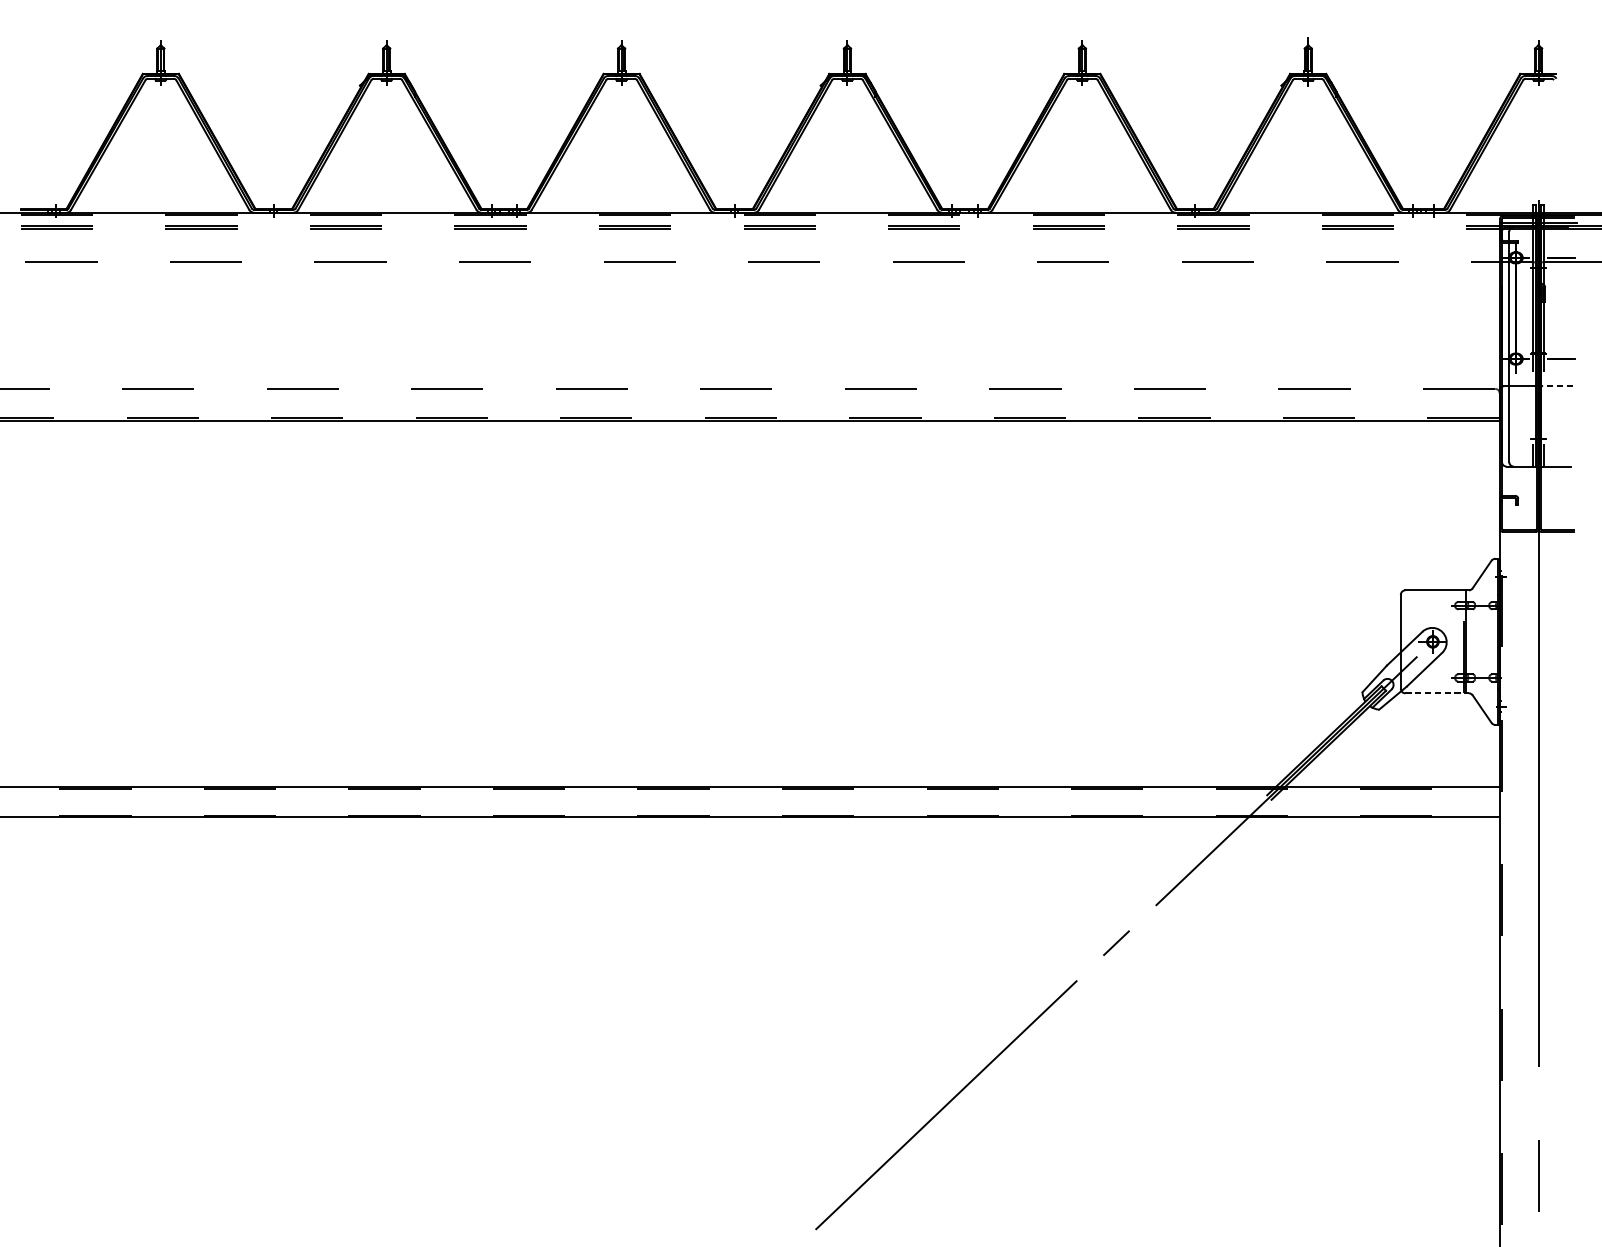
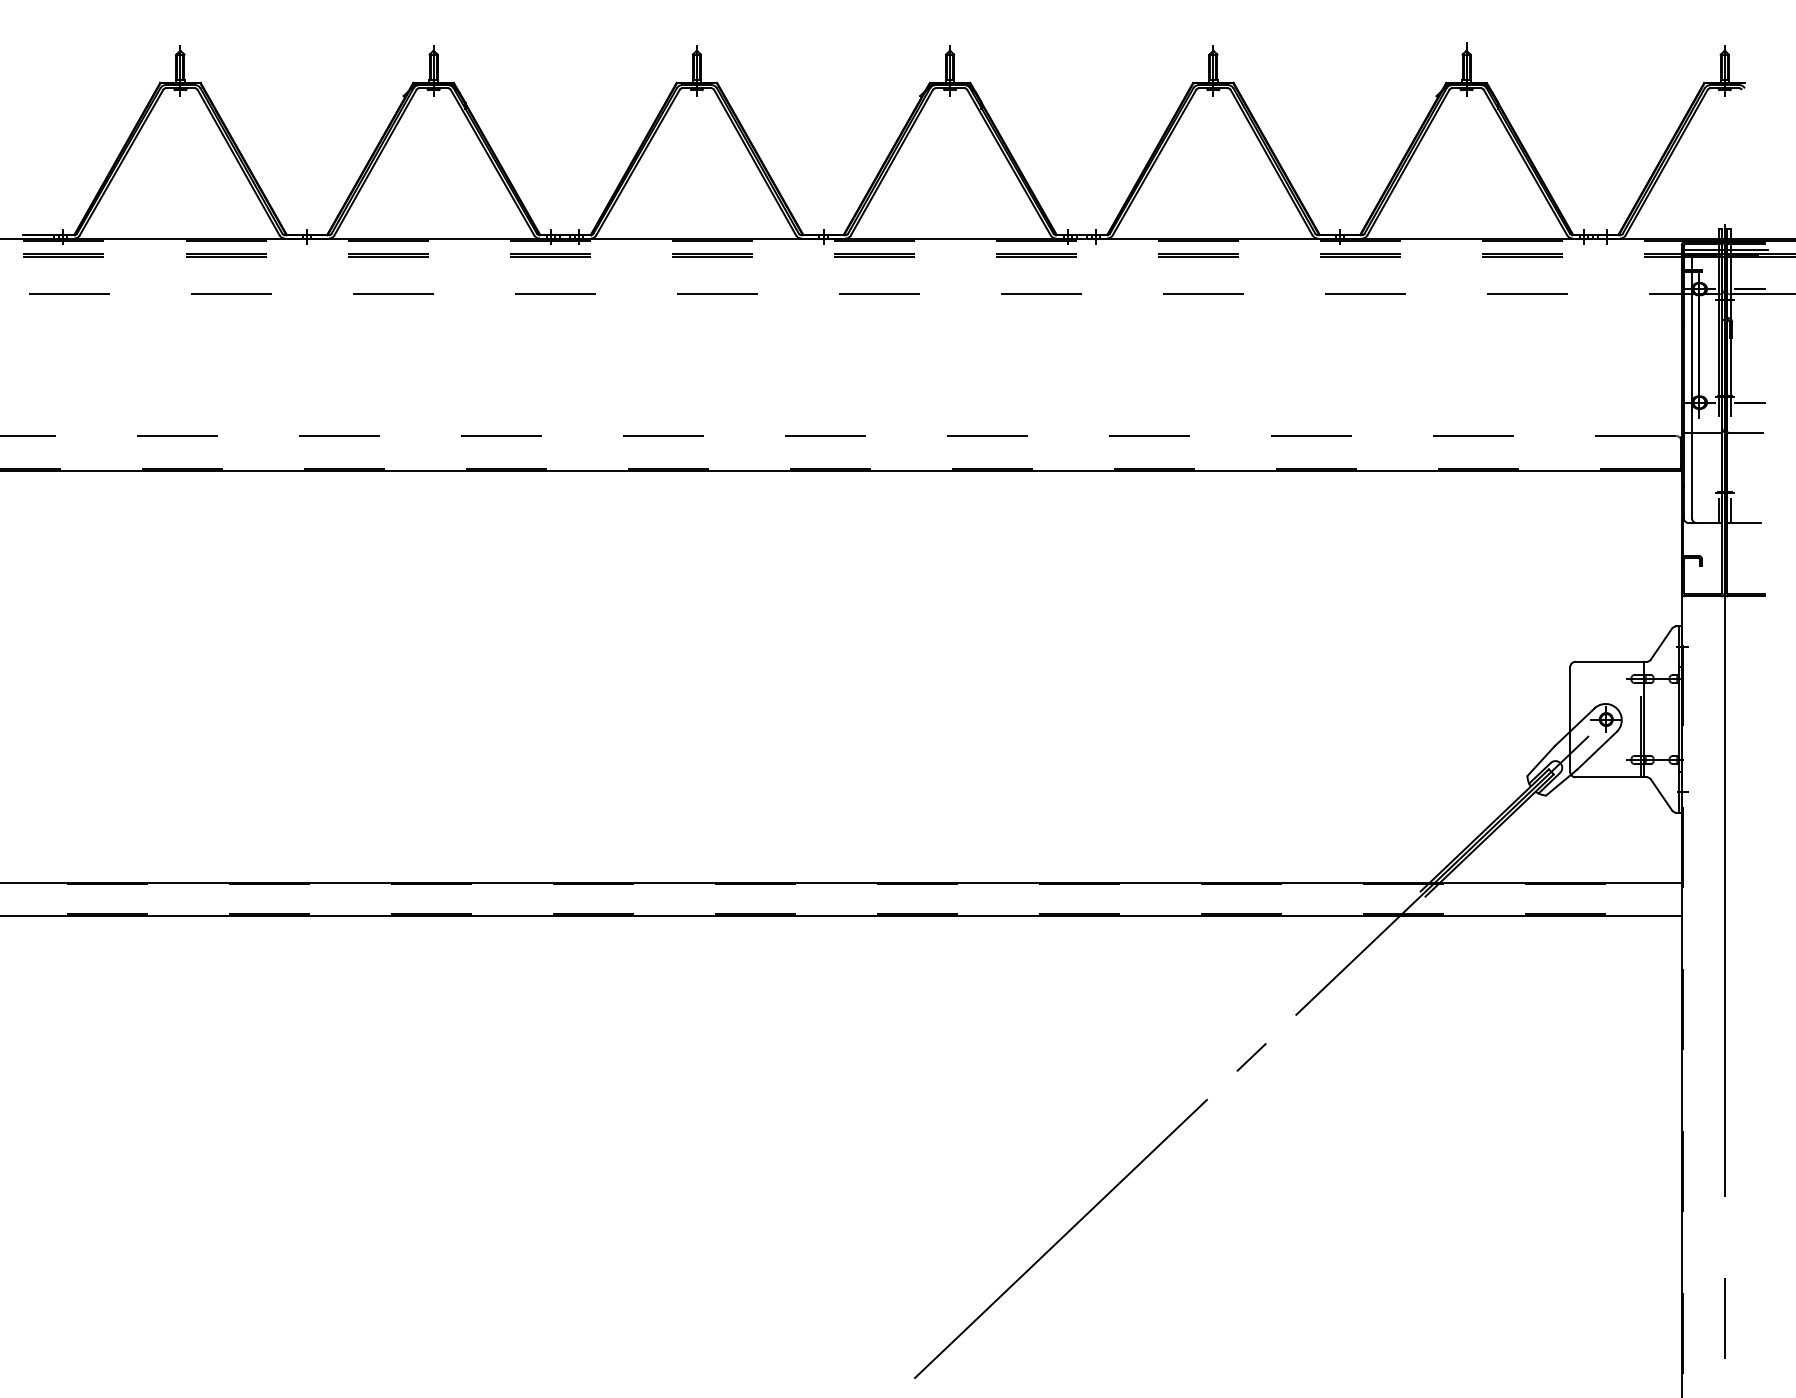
line: (1557, 385) -> (1746, 432), dashed -> solid
line: (1437, 693) -> (1611, 777), dashed -> solid

